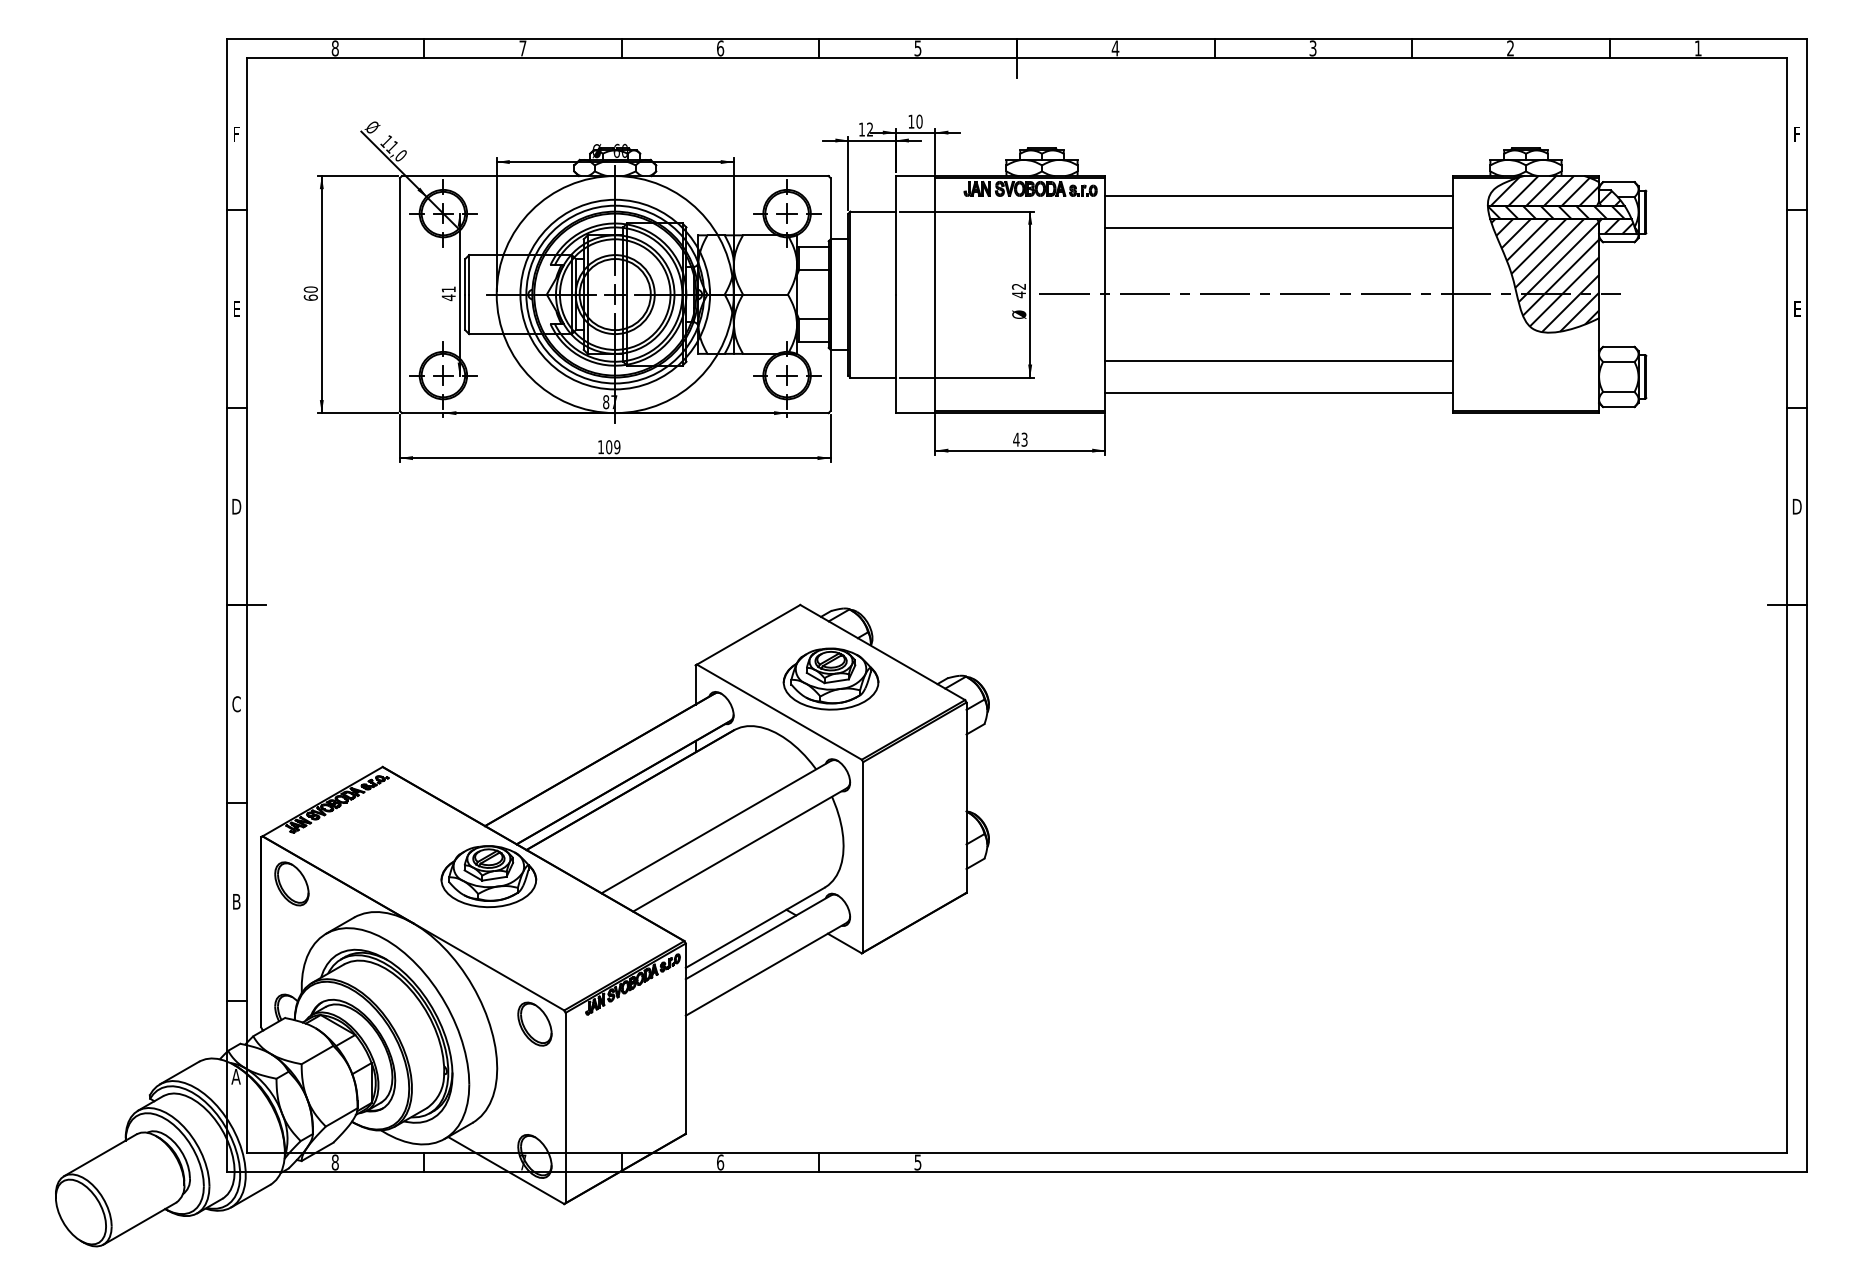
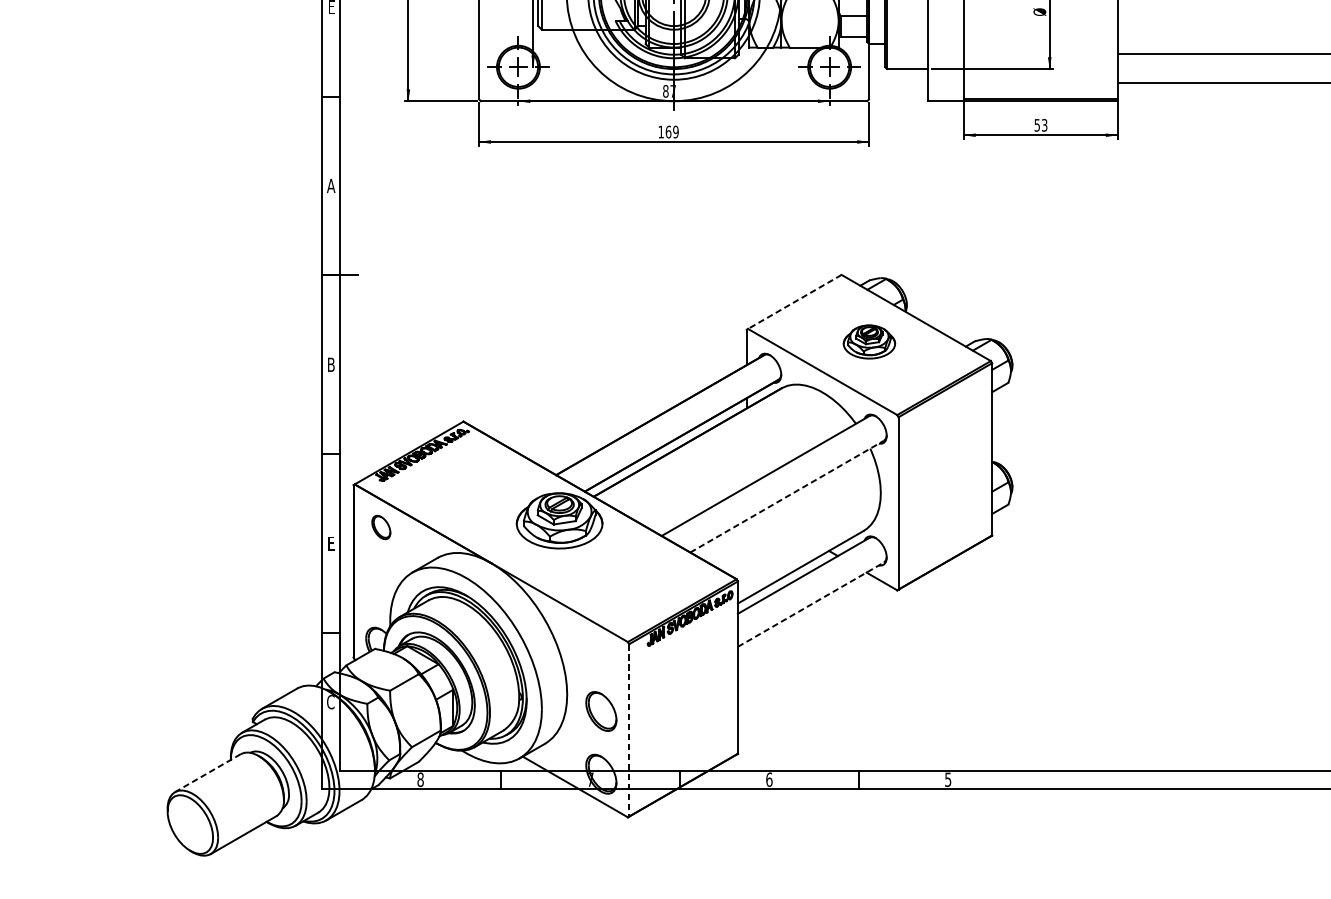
text: (1016, 439) -> (1037, 125), 43 -> 53
text: (609, 446) -> (668, 131), 109 -> 169
text: (236, 506) -> (331, 185), D -> A
line: (748, 634) -> (794, 301), solid -> dashed
part: (830, 678) -> (868, 341), size x0.6
text: (236, 704) -> (331, 365), C -> B
line: (740, 849) -> (787, 496), solid -> dashed
part: (291, 883) -> (380, 527), size x0.6
text: (236, 901) -> (331, 543), B -> E
line: (766, 969) -> (811, 604), solid -> dashed
part: (534, 1023) -> (600, 710), moved
text: (235, 1076) -> (330, 701), A -> C
line: (565, 1108) -> (629, 730), solid -> dashed
line: (100, 1155) -> (208, 773), solid -> dashed

